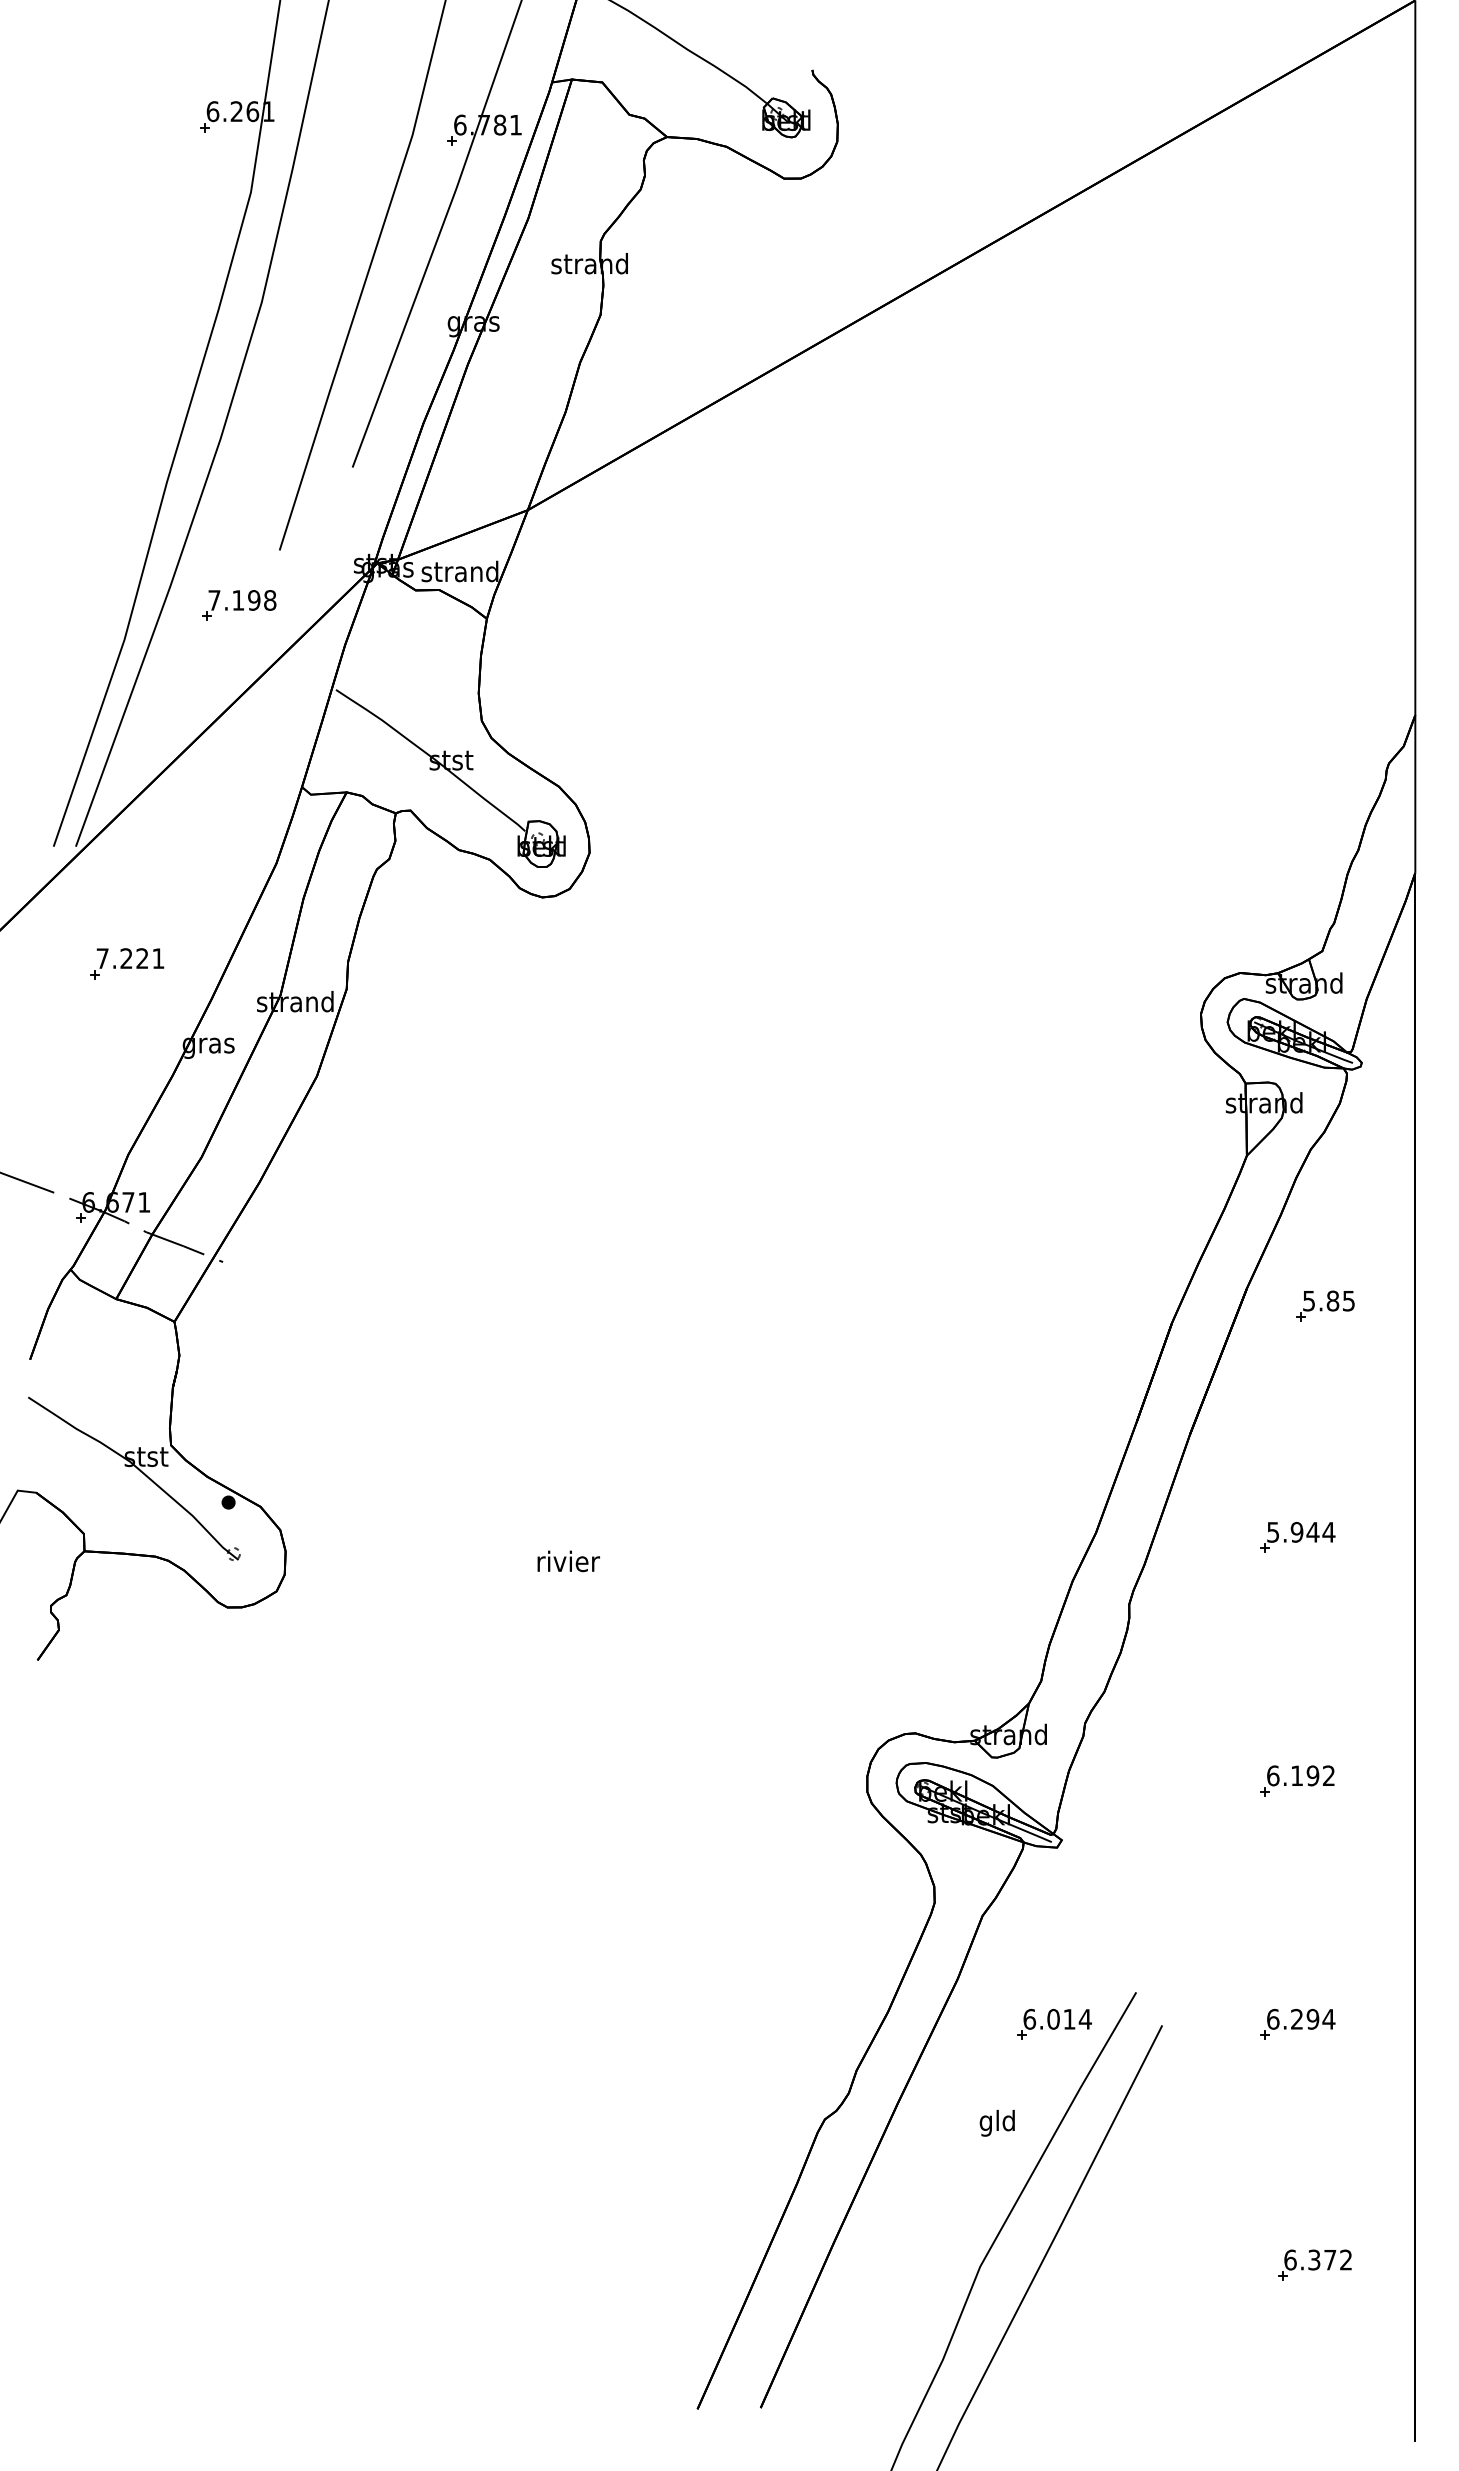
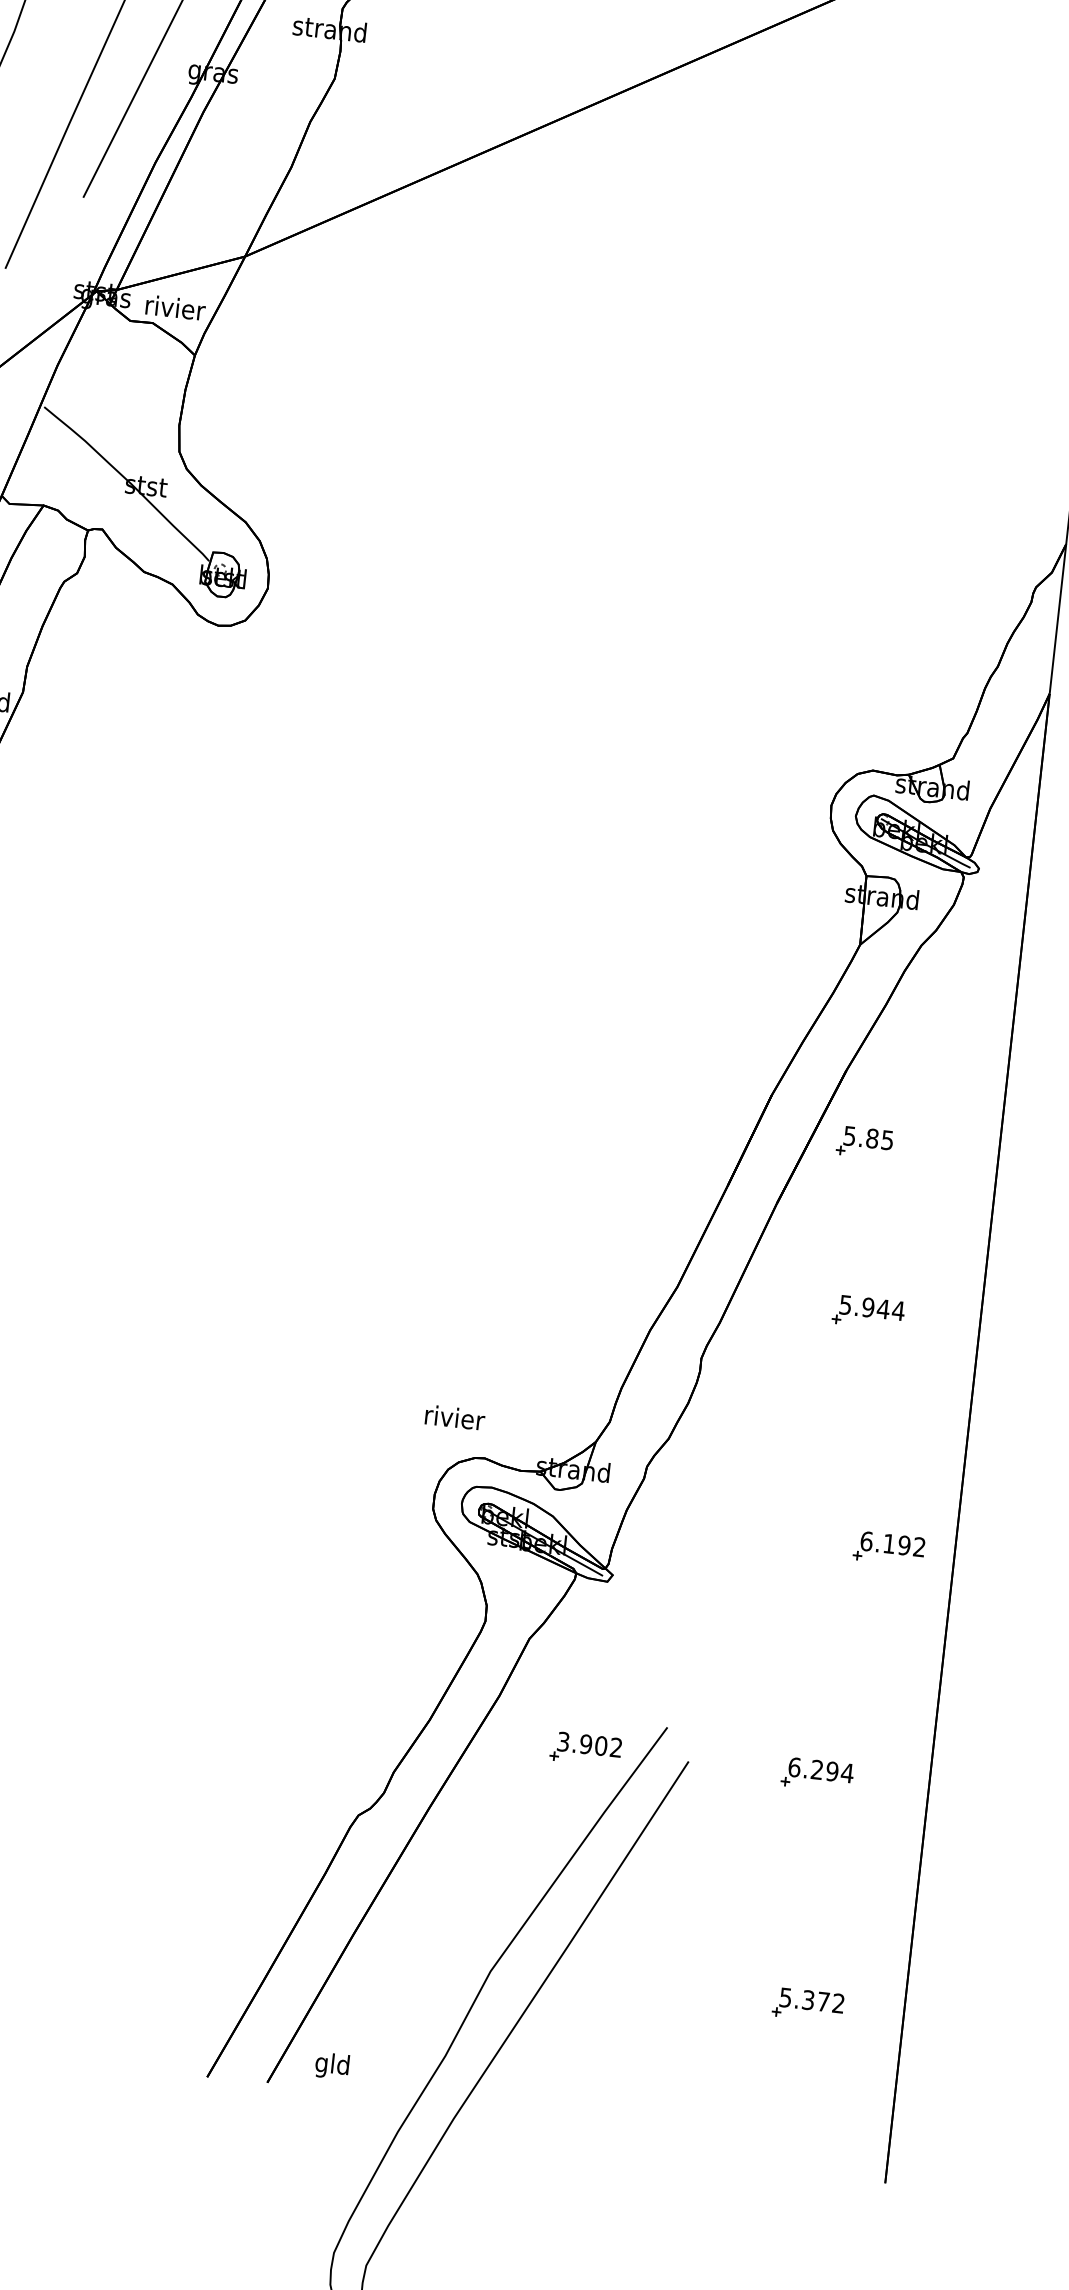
text: (459, 571) -> (173, 307), strand -> rivier
part: (1325, 1305) -> (864, 1142), moved
text: (568, 1561) -> (454, 1417), moved
part: (1297, 1780) -> (889, 1548), moved
text: (1057, 2018) -> (589, 1743), 6.014 -> 3.902
text: (996, 2122) -> (331, 2065), moved
text: (1290, 2259) -> (785, 1997), 6.372 -> 5.372

